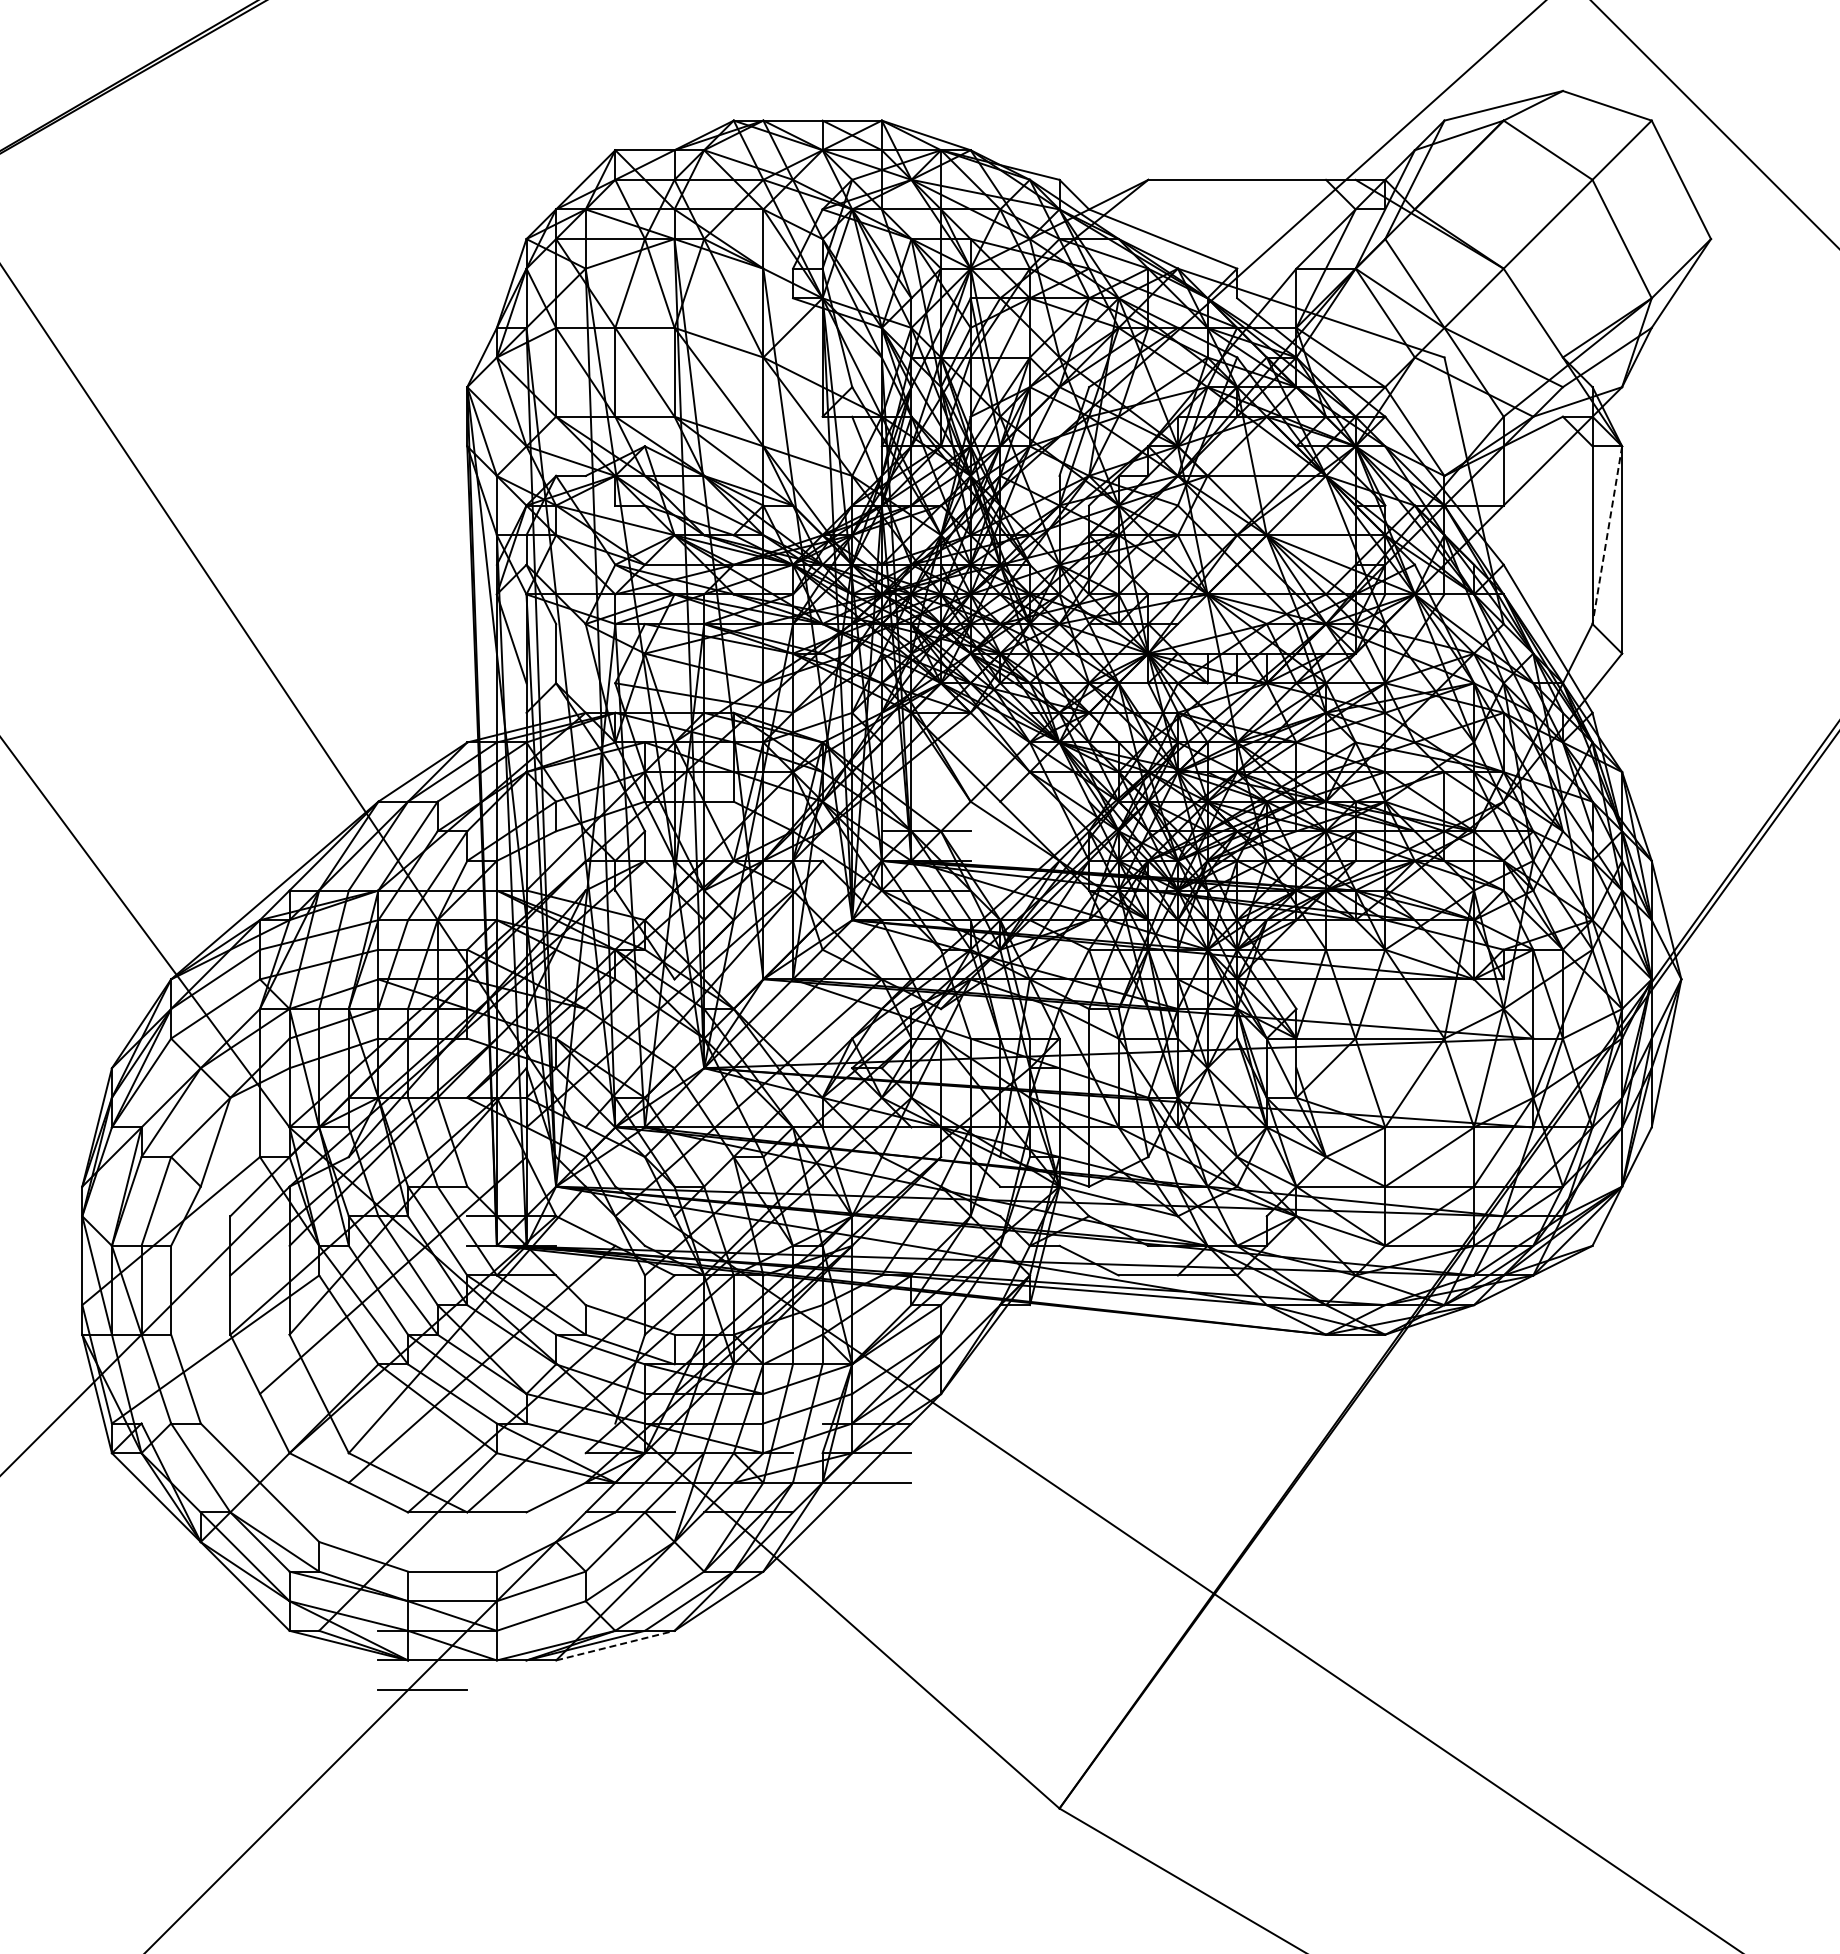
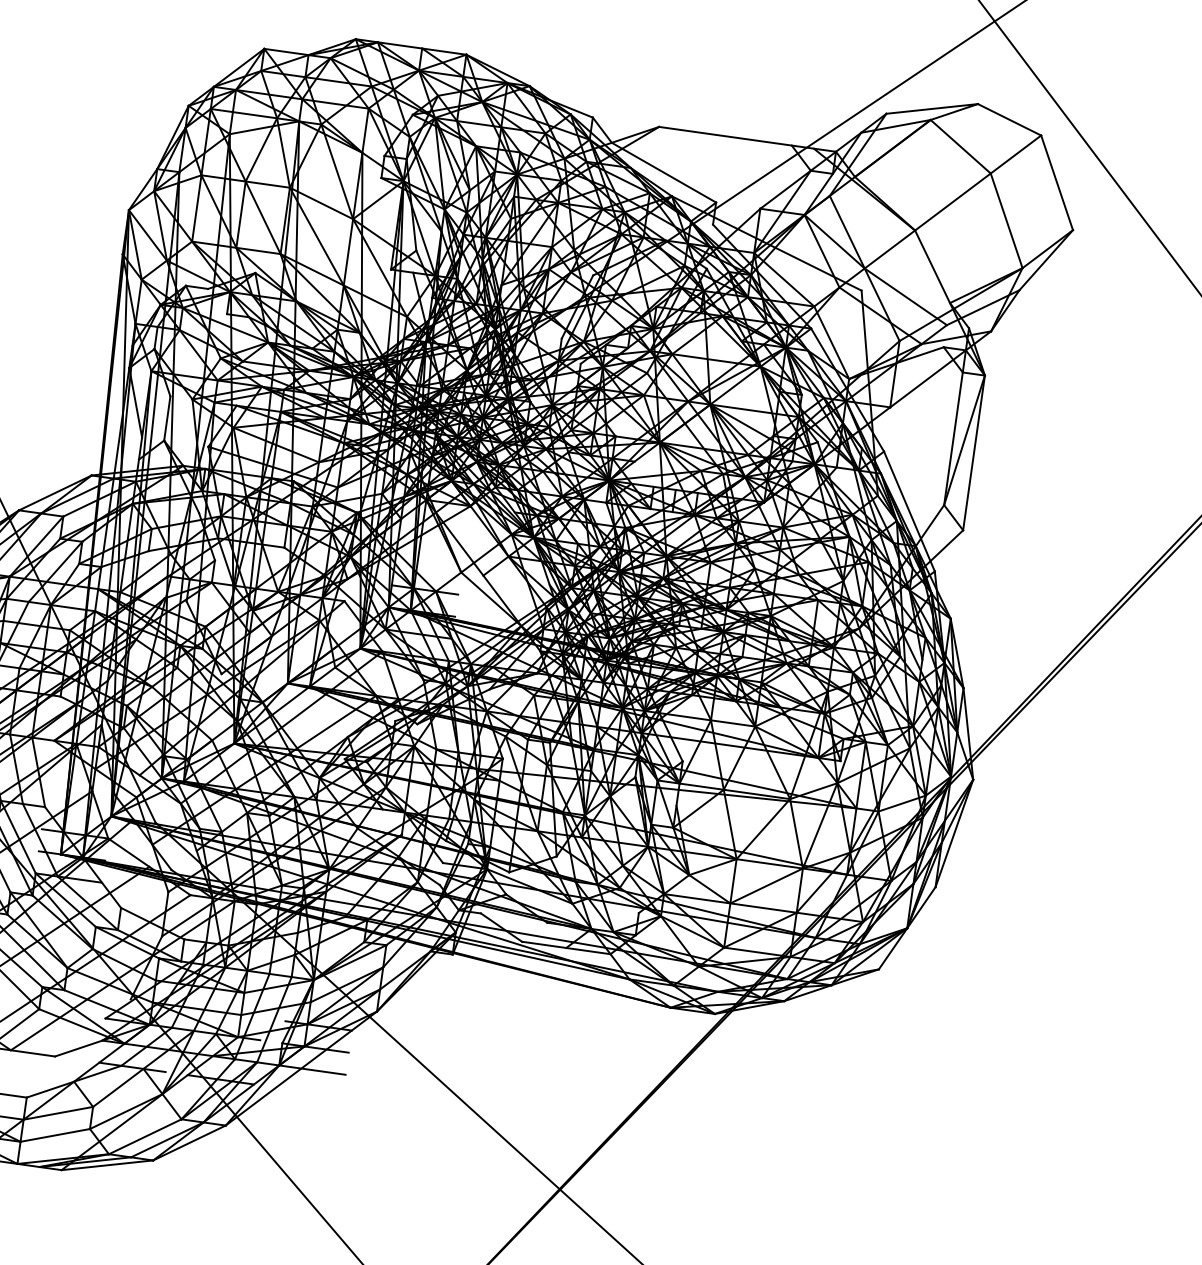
line: (1607, 535) -> (964, 440), dashed -> solid
line: (615, 1645) -> (107, 1165), dashed -> solid

